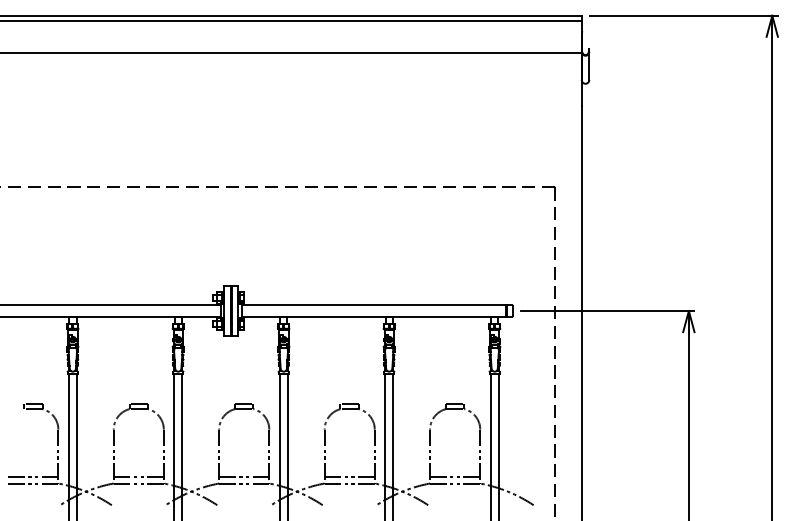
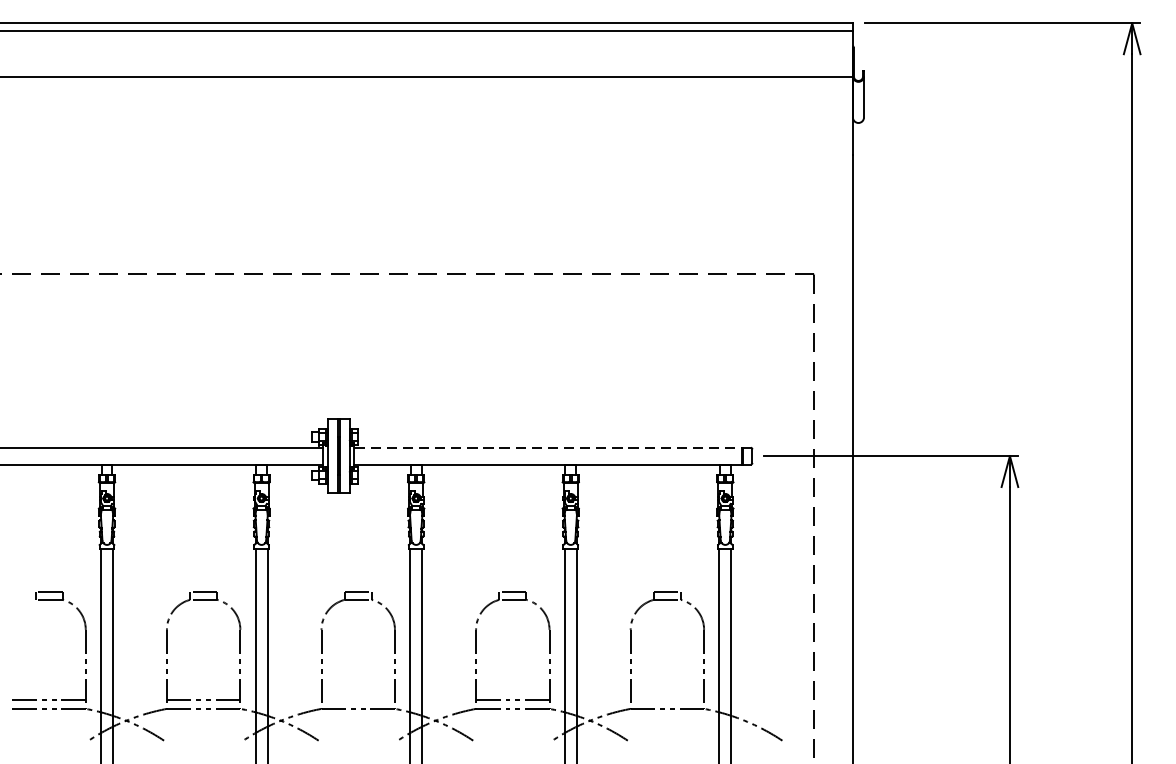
line: (377, 305) -> (553, 447), solid -> dashed
line: (244, 477) -> (358, 700), removed
line: (455, 477) -> (667, 700), removed

